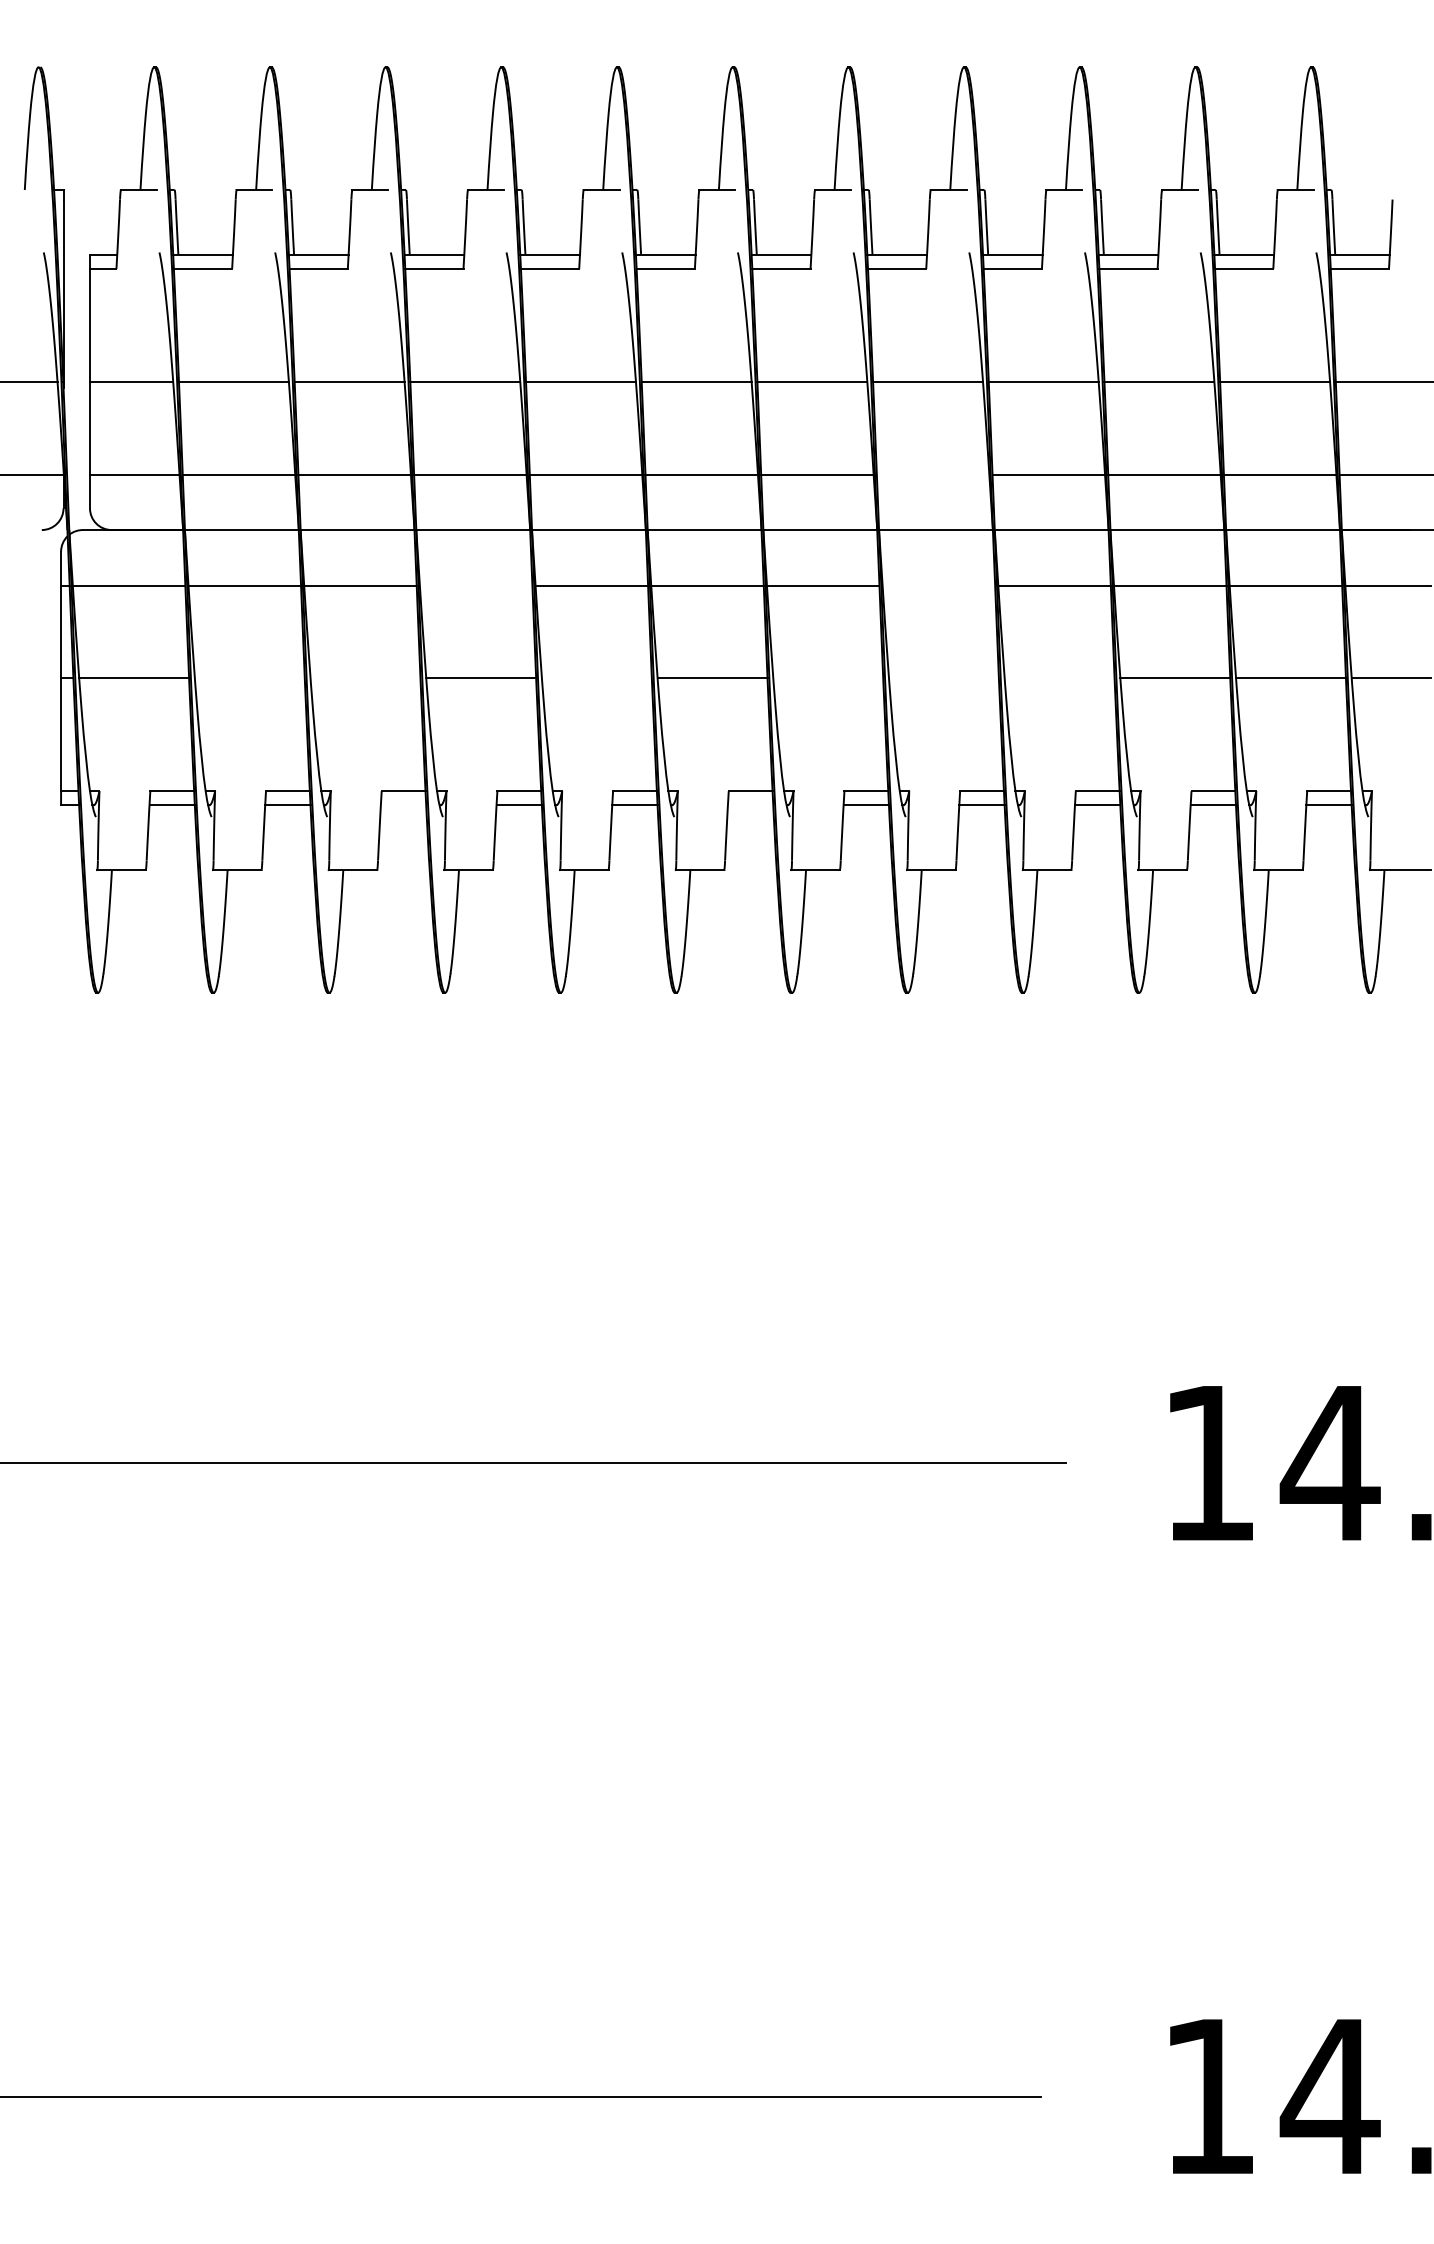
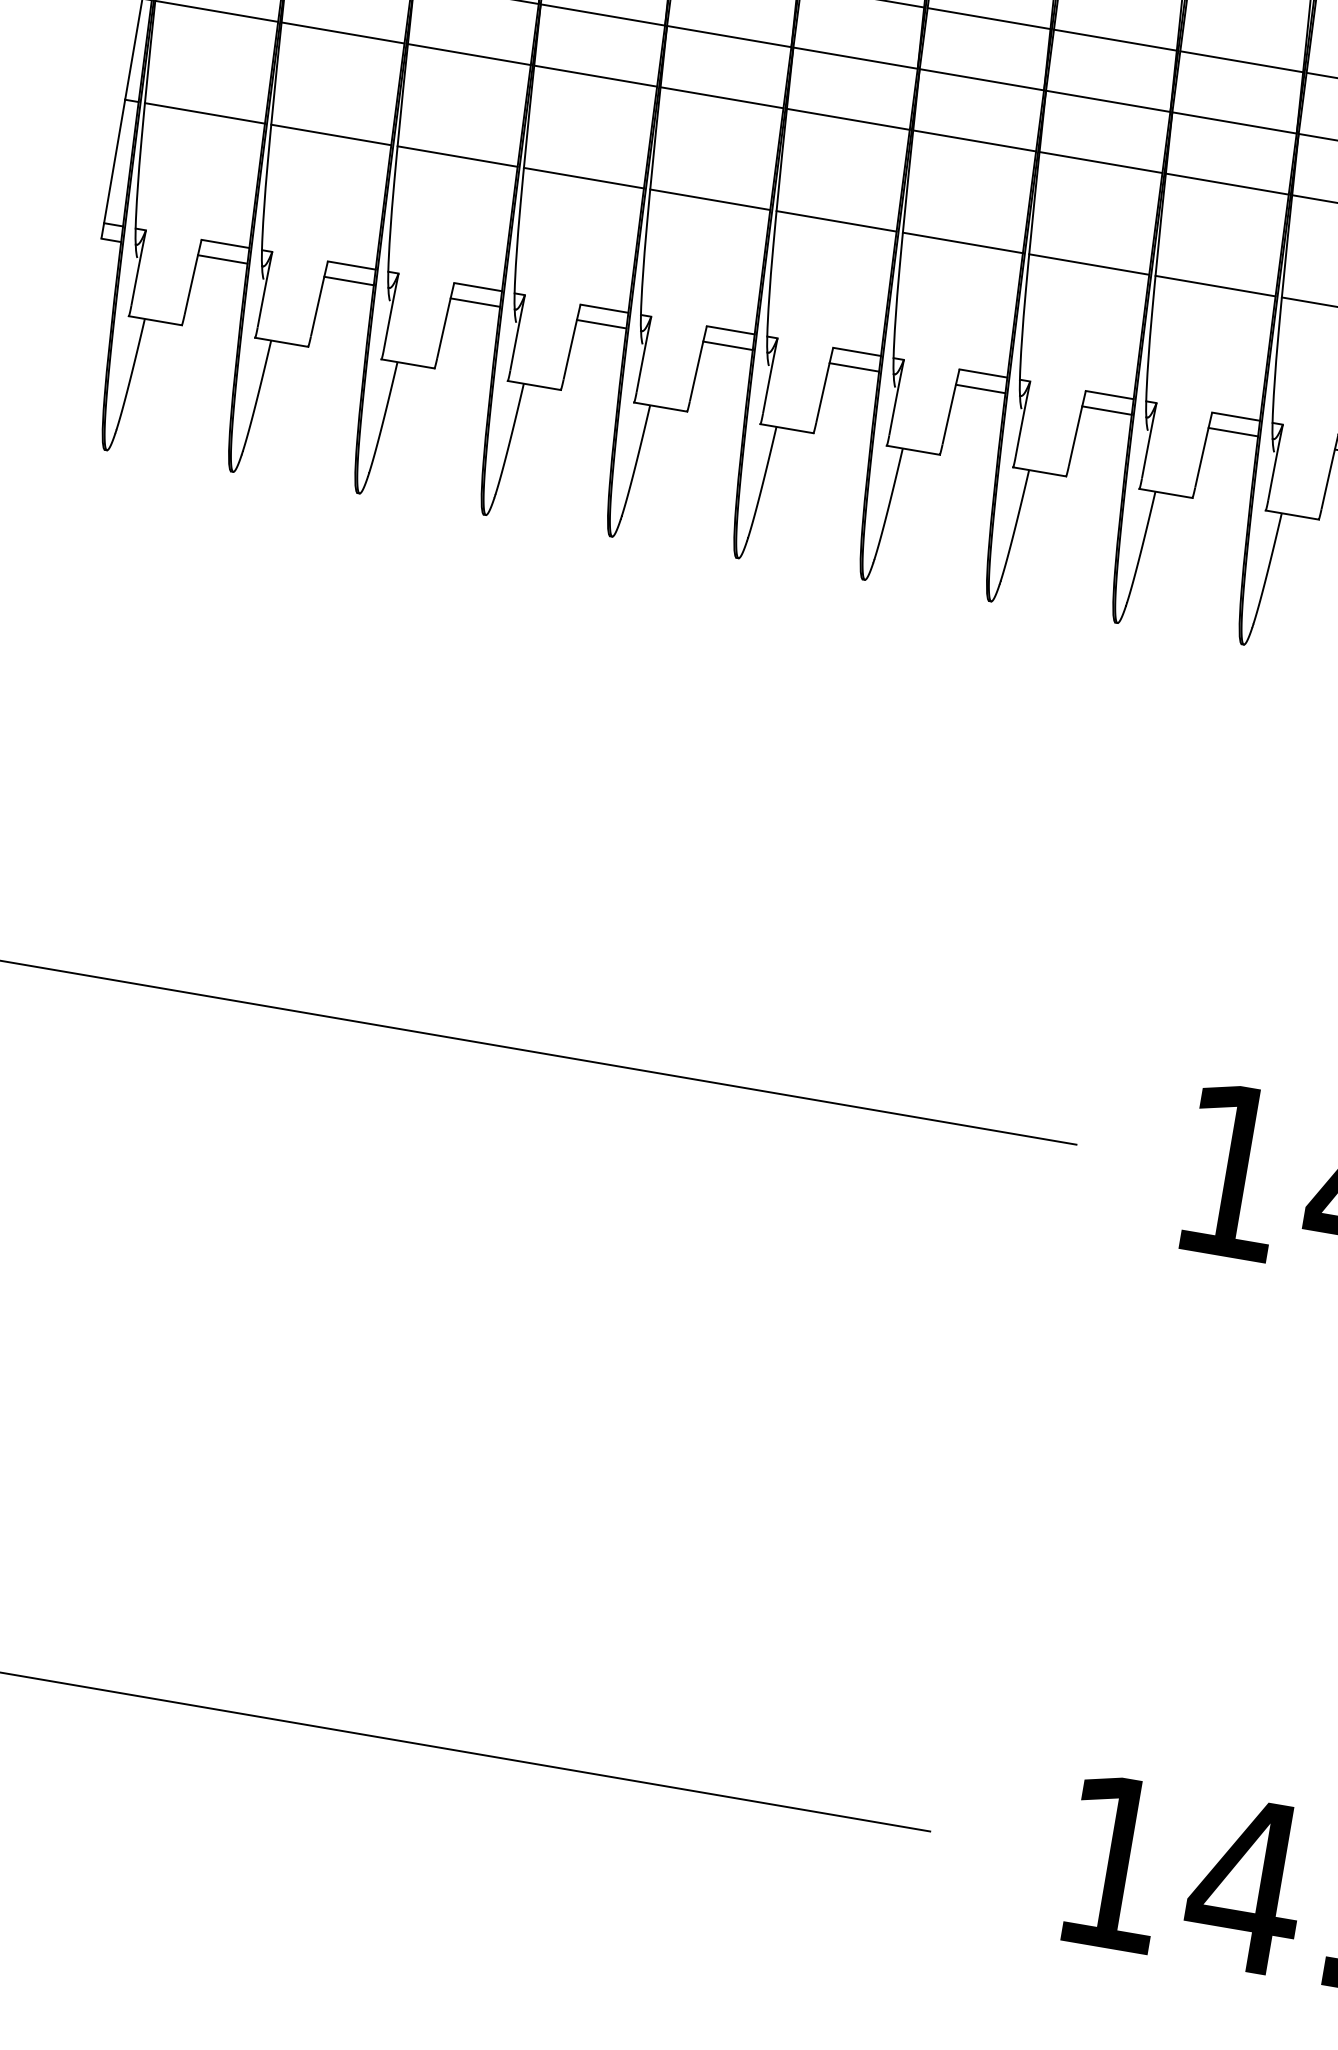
line: (932, 474) -> (1114, 40), added
line: (475, 585) -> (595, 75), added
line: (938, 585) -> (1100, 162), added
line: (249, 678) -> (330, 135), added
line: (365, 678) -> (457, 156), added
line: (596, 678) -> (709, 200), added
line: (828, 678) -> (963, 243), added
line: (943, 678) -> (1088, 264), added
line: (1059, 678) -> (1215, 286), added
line: (403, 805) -> (475, 302), added
line: (750, 805) -> (854, 367), added

